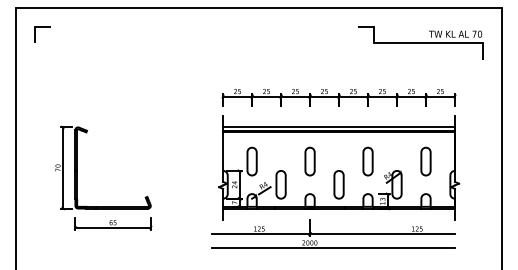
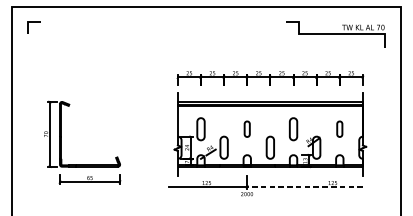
part: (309, 161) -> (246, 129), size x0.7
part: (425, 161) -> (339, 129), size x0.7
line: (382, 234) -> (305, 187), solid -> dashed
line: (332, 247) -> (265, 197), removed

